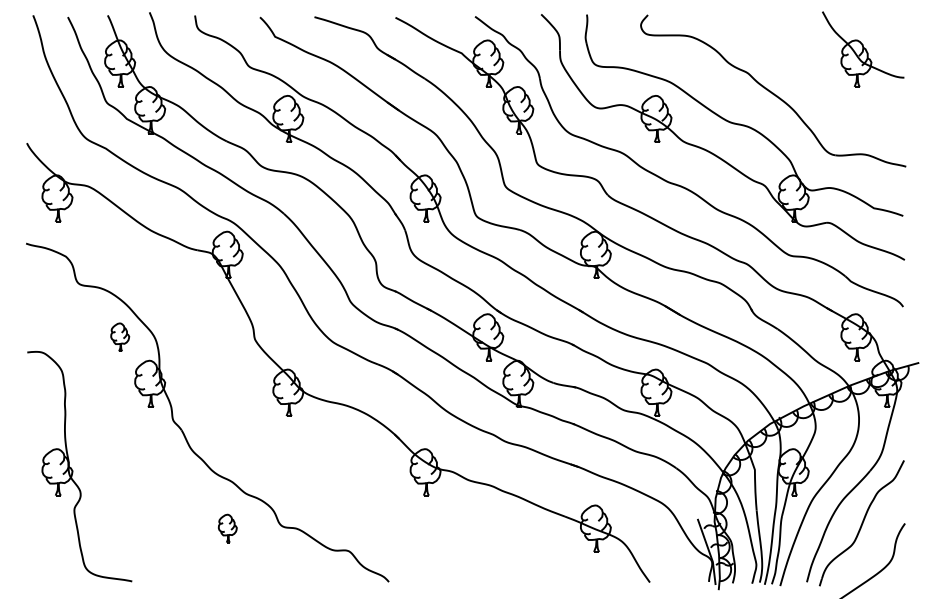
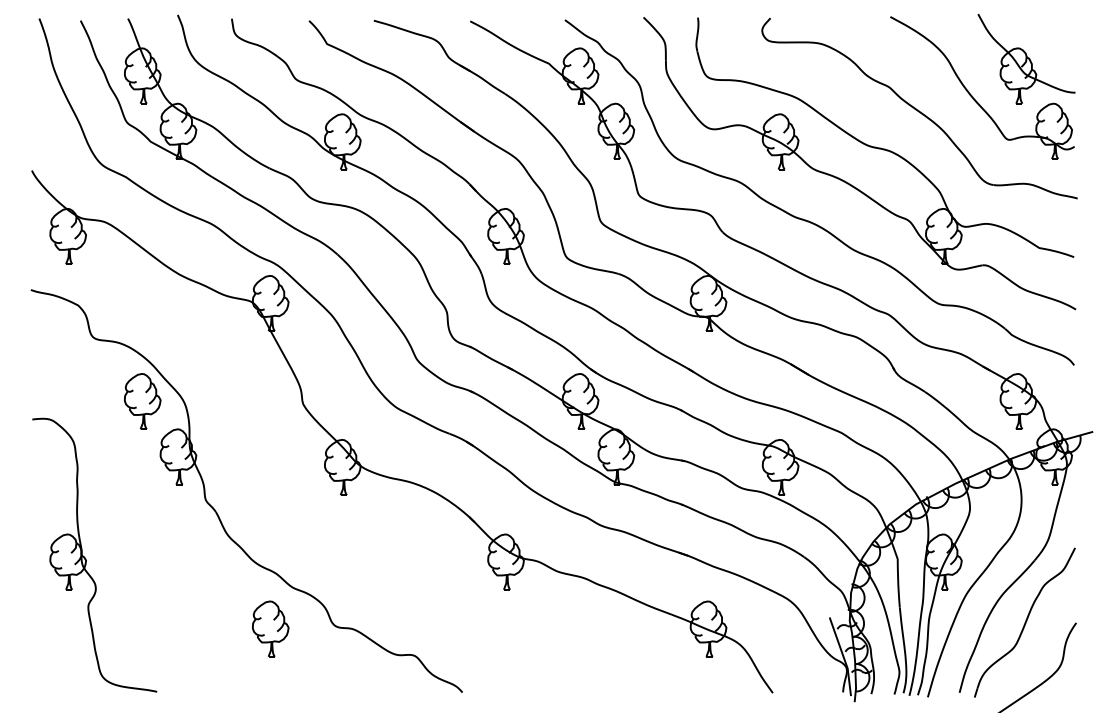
part: (817, 80) -> (972, 95), added
part: (119, 337) -> (142, 401), size x1.67
part: (227, 528) -> (270, 628), size x1.67

